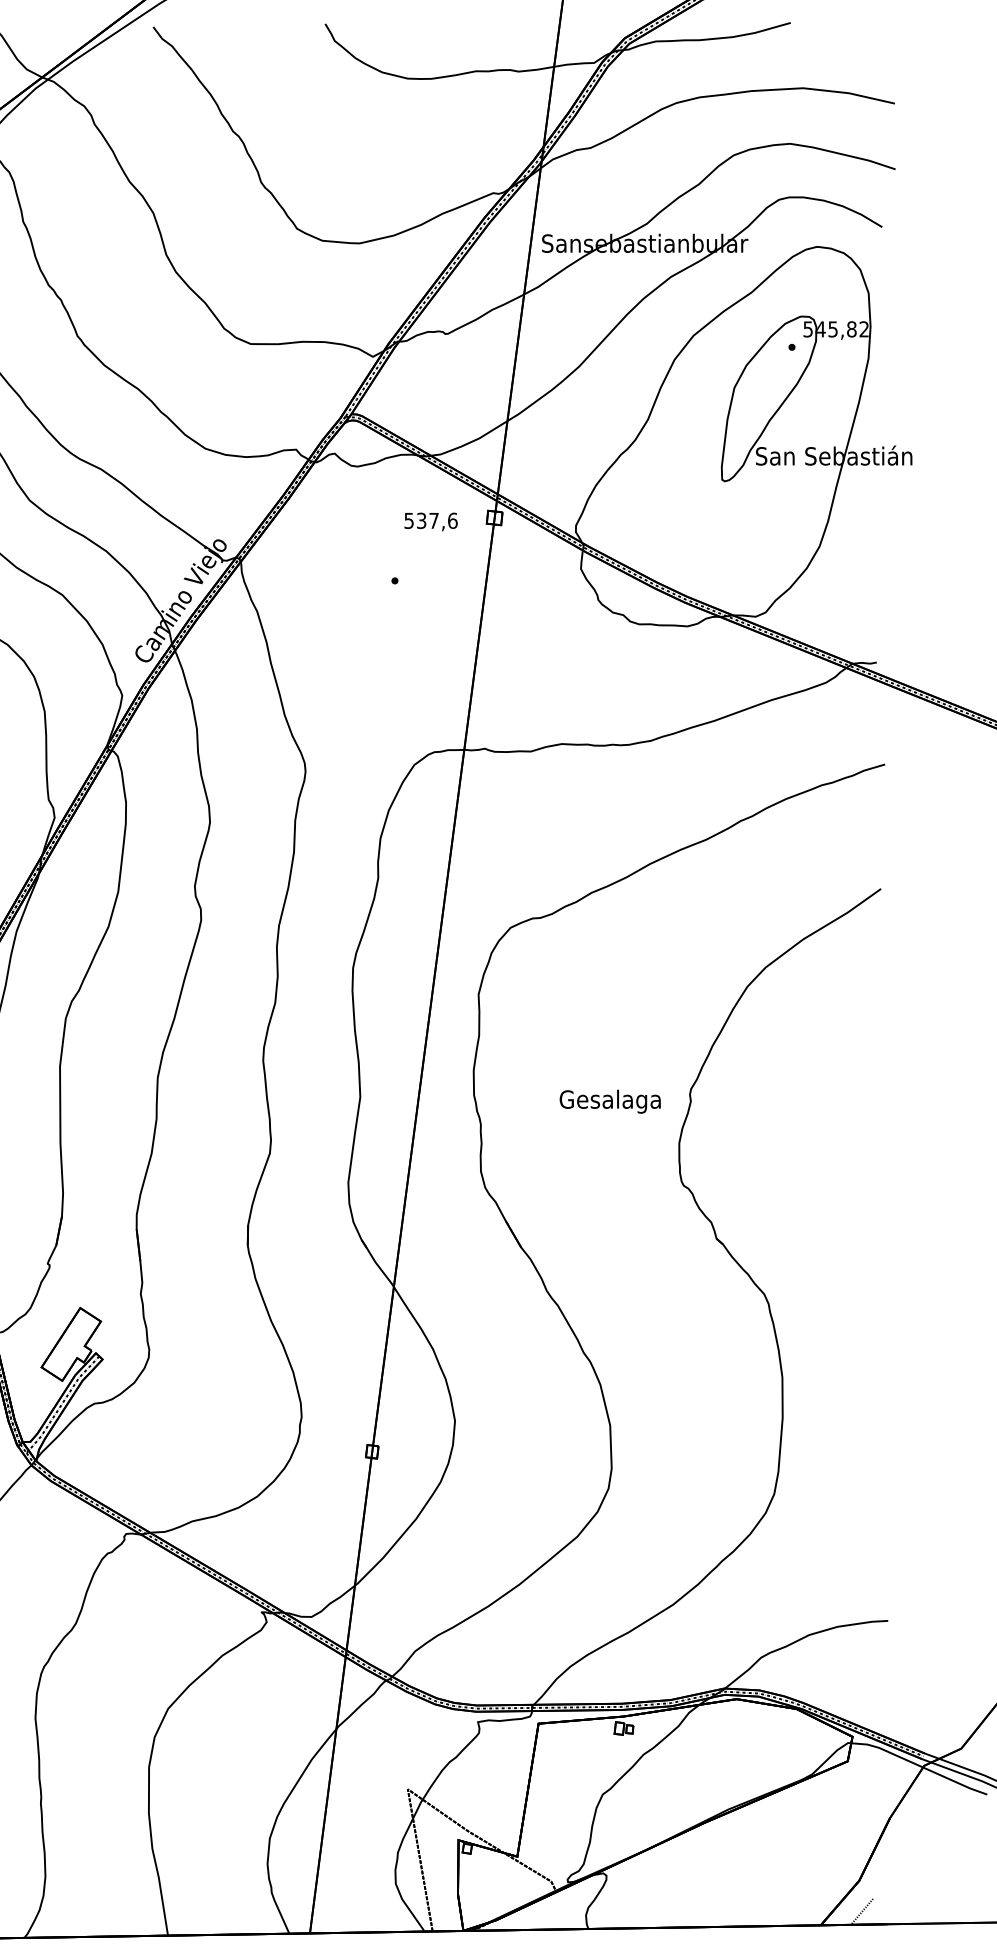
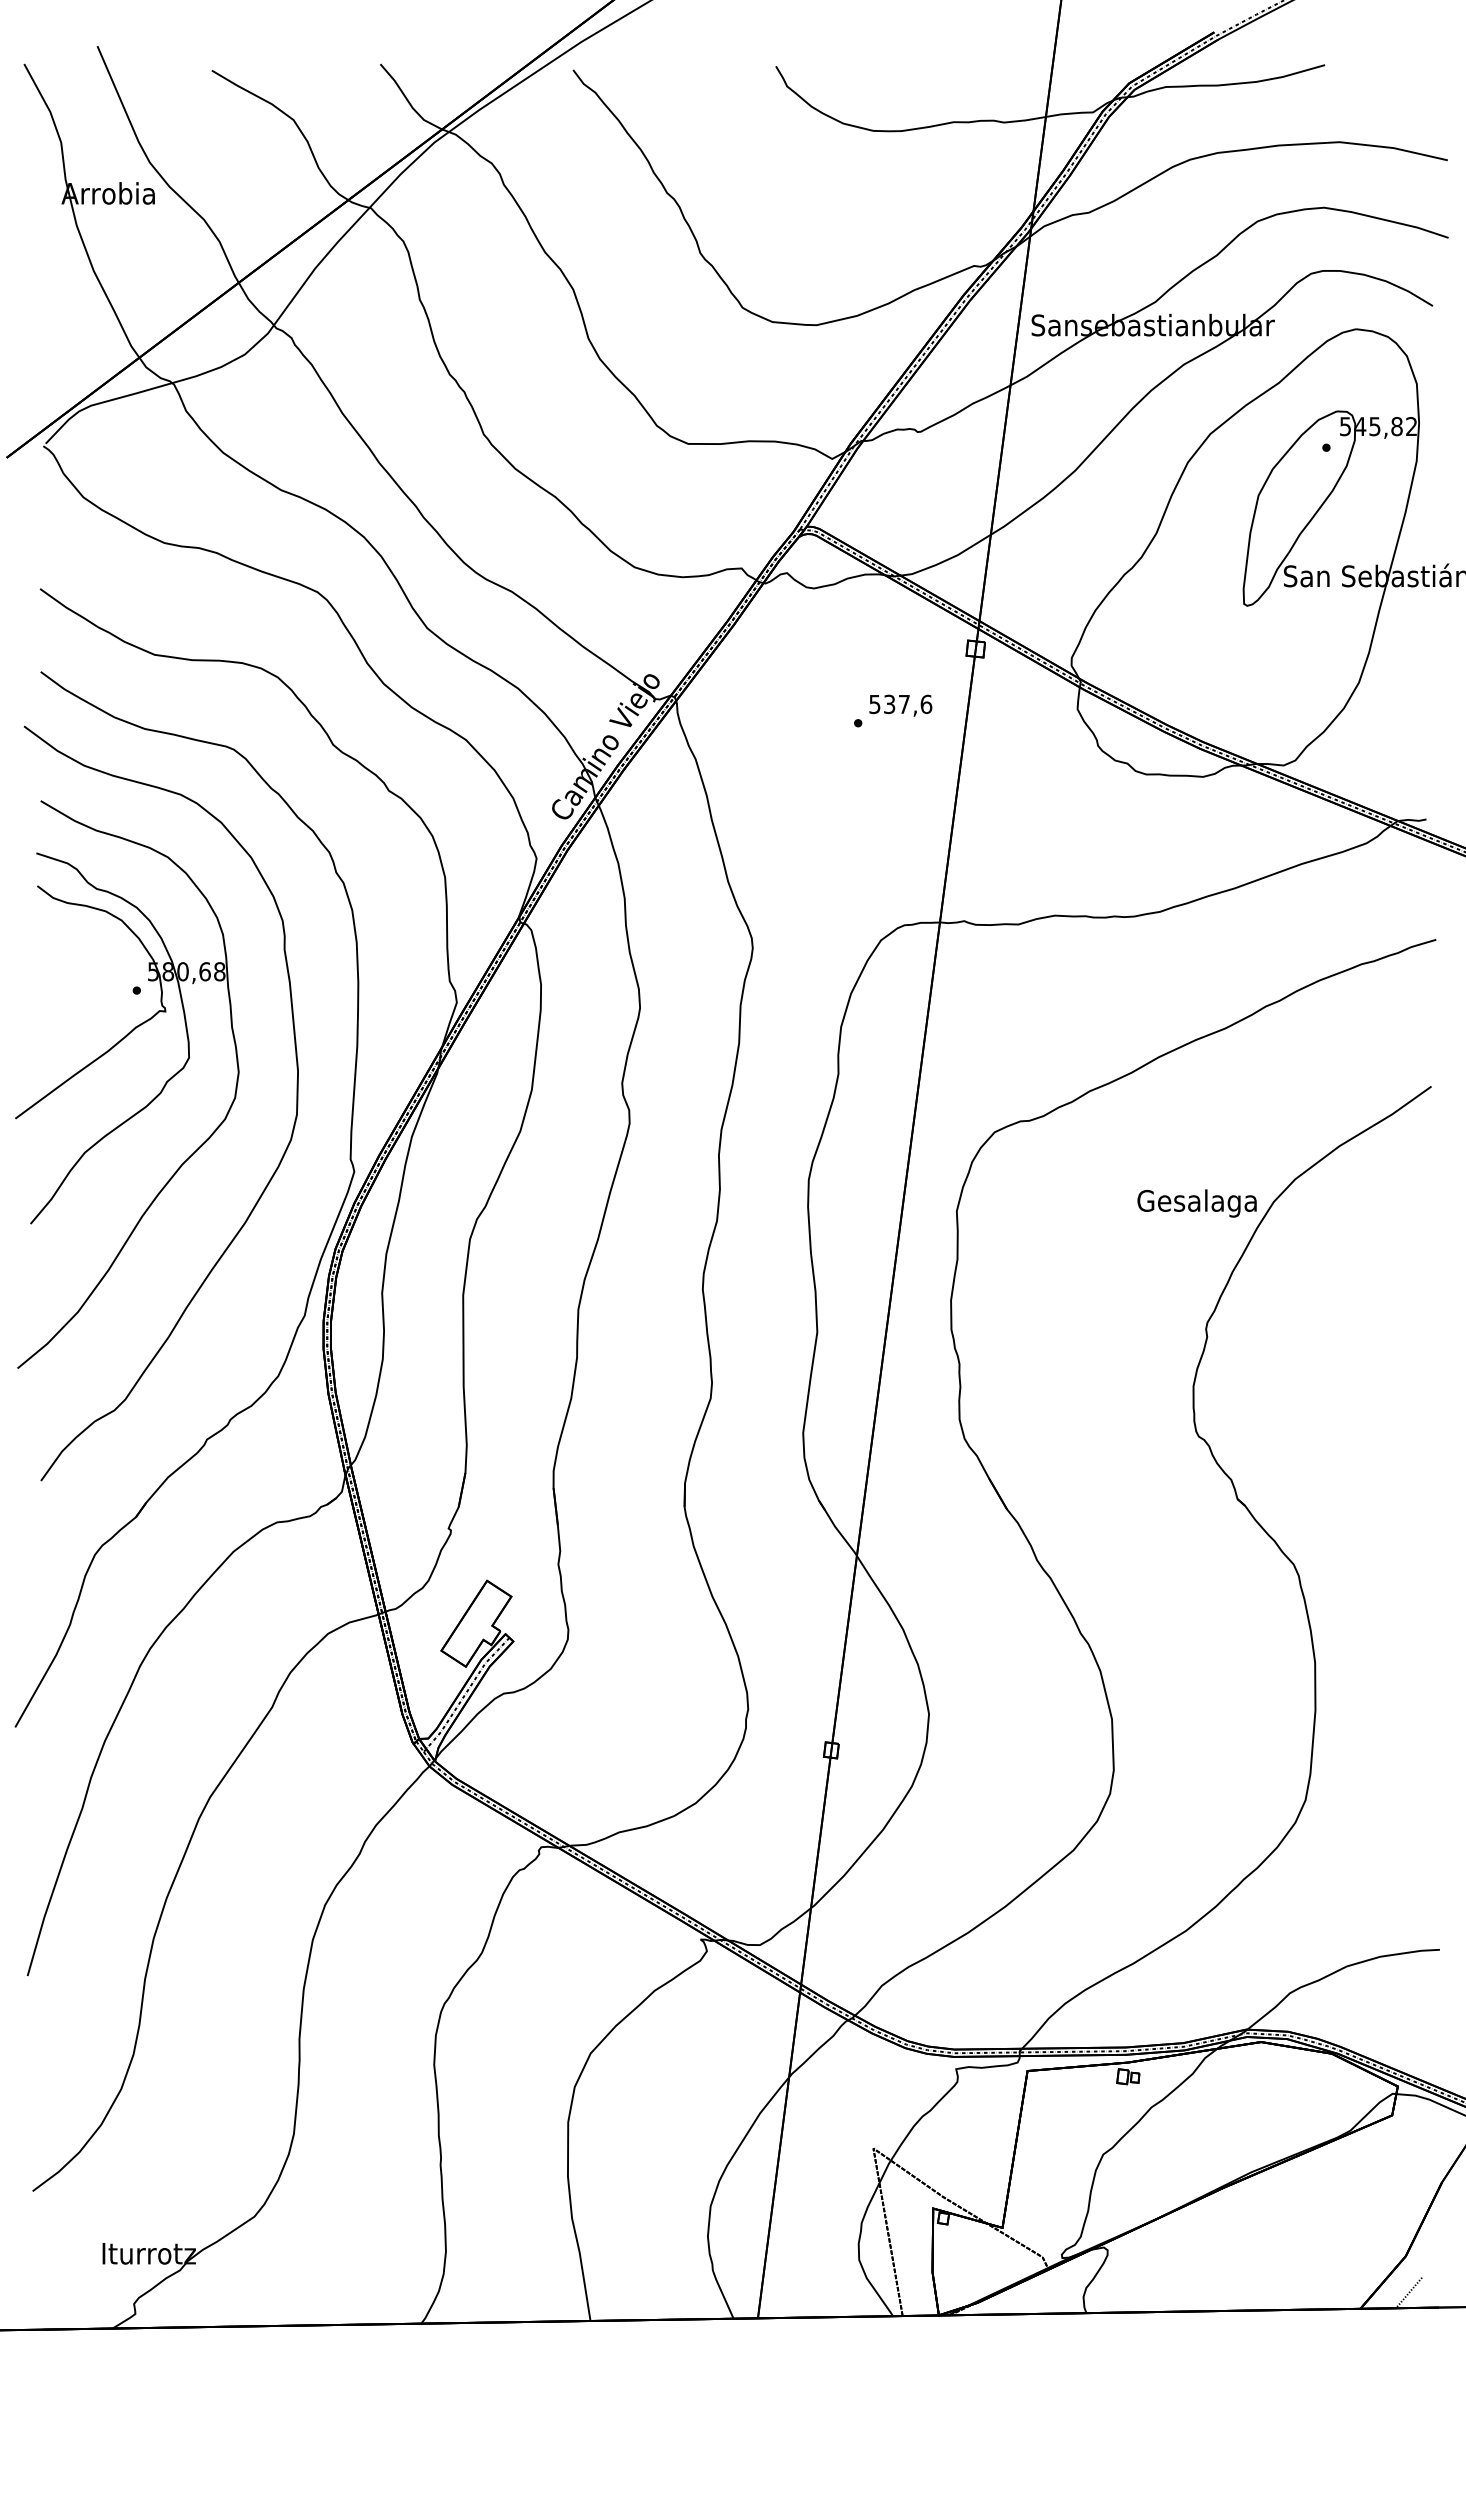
text: (430, 521) -> (900, 705), moved
text: (609, 1101) -> (1196, 1203), moved

